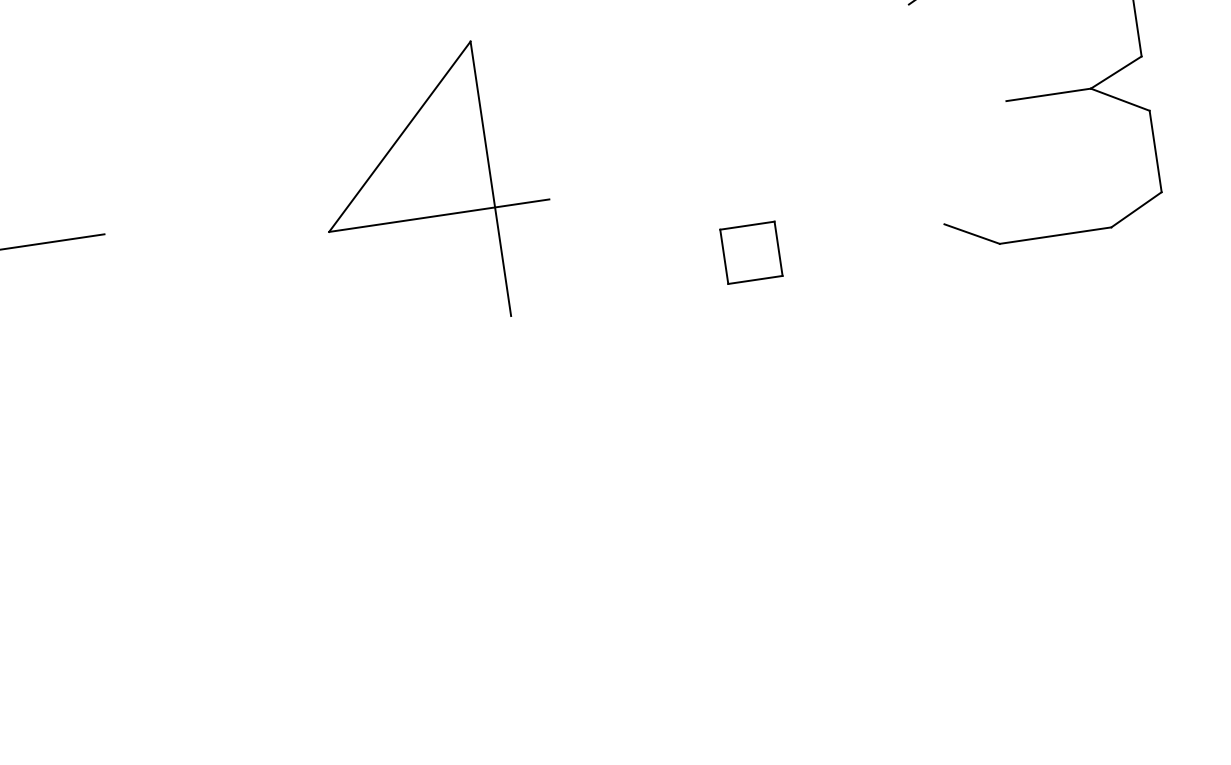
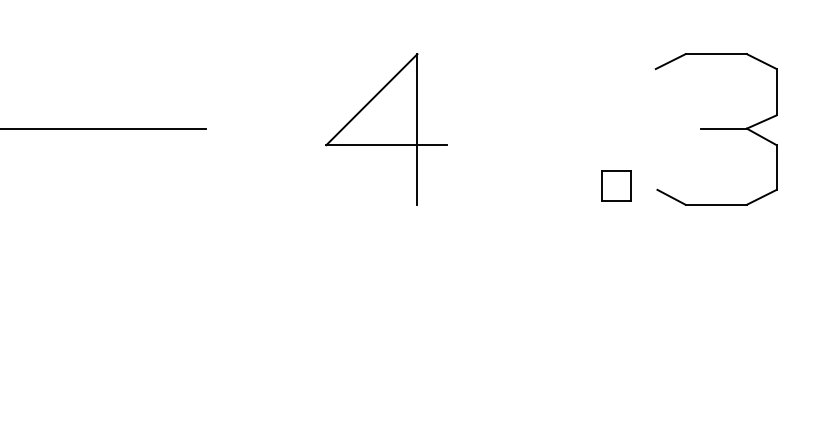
part: (751, 252) -> (616, 185), moved

